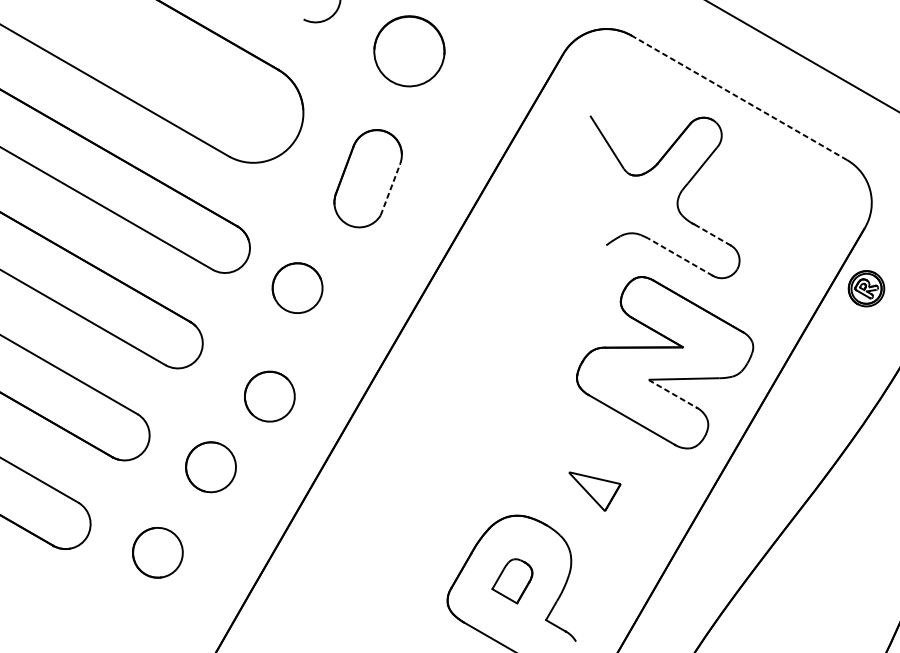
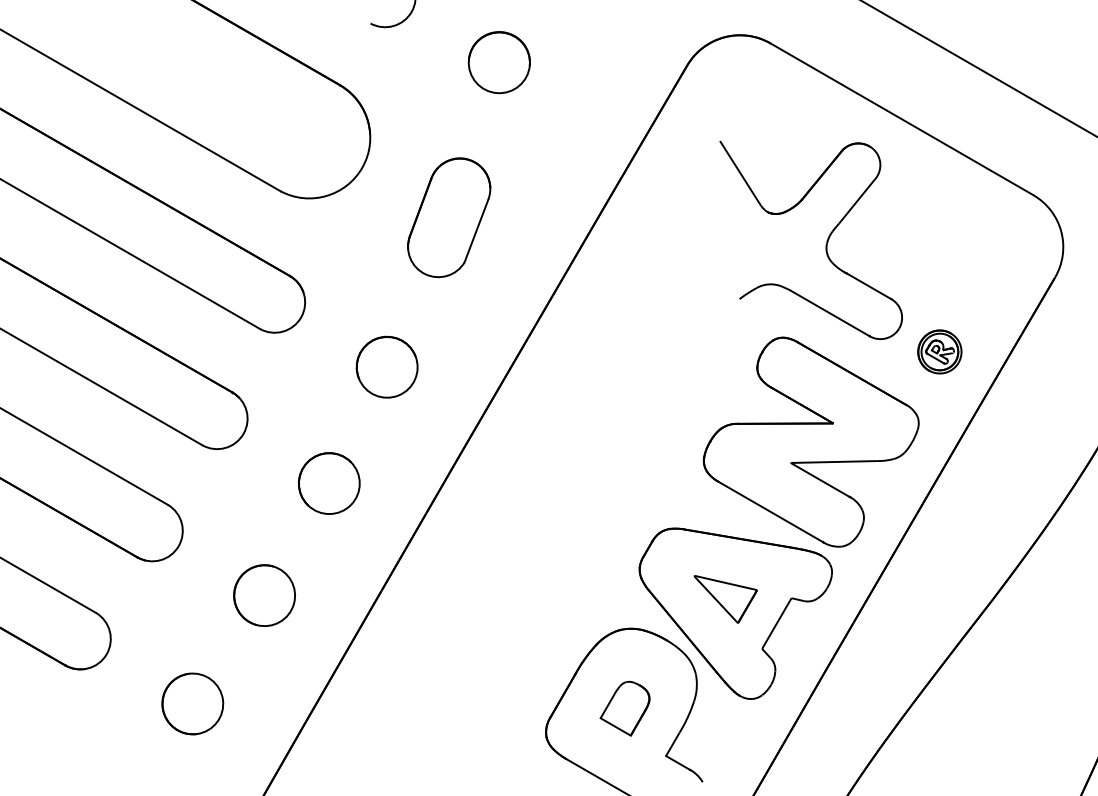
part: (408, 51) -> (498, 62), size x0.71
line: (739, 98) -> (901, 119), dashed -> solid
line: (390, 189) -> (476, 231), dashed -> solid
line: (712, 235) -> (869, 286), dashed -> solid
line: (680, 257) -> (829, 313), dashed -> solid
part: (297, 287) -> (386, 366), moved
part: (866, 288) -> (939, 351), moved
line: (672, 394) -> (820, 480), dashed -> solid
part: (210, 467) -> (264, 595), moved
part: (602, 503) -> (735, 613), added
part: (157, 552) -> (192, 703), moved

